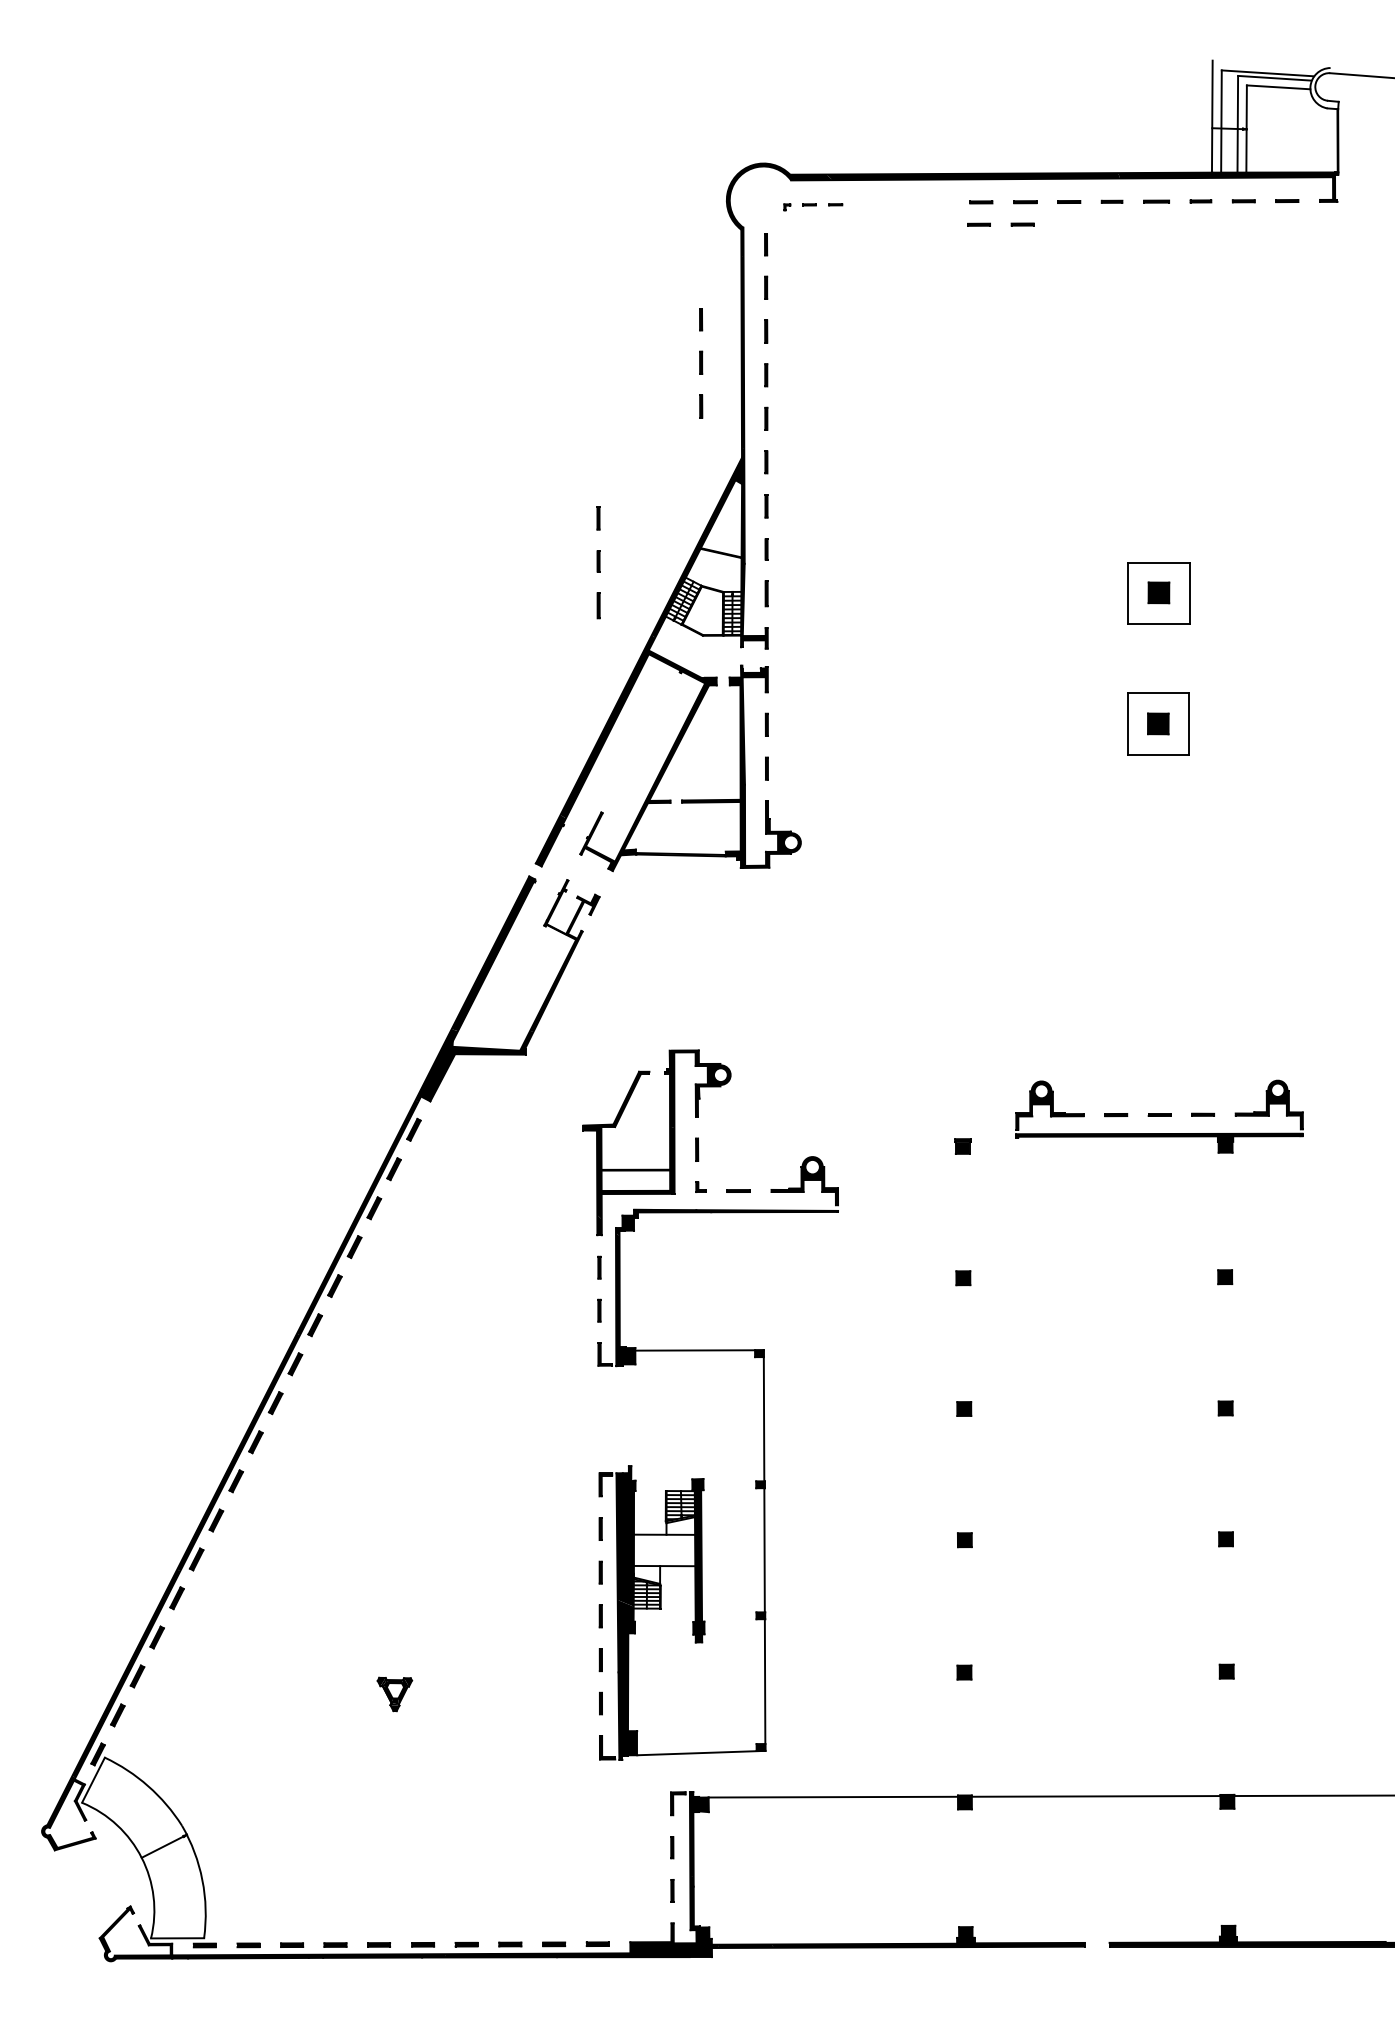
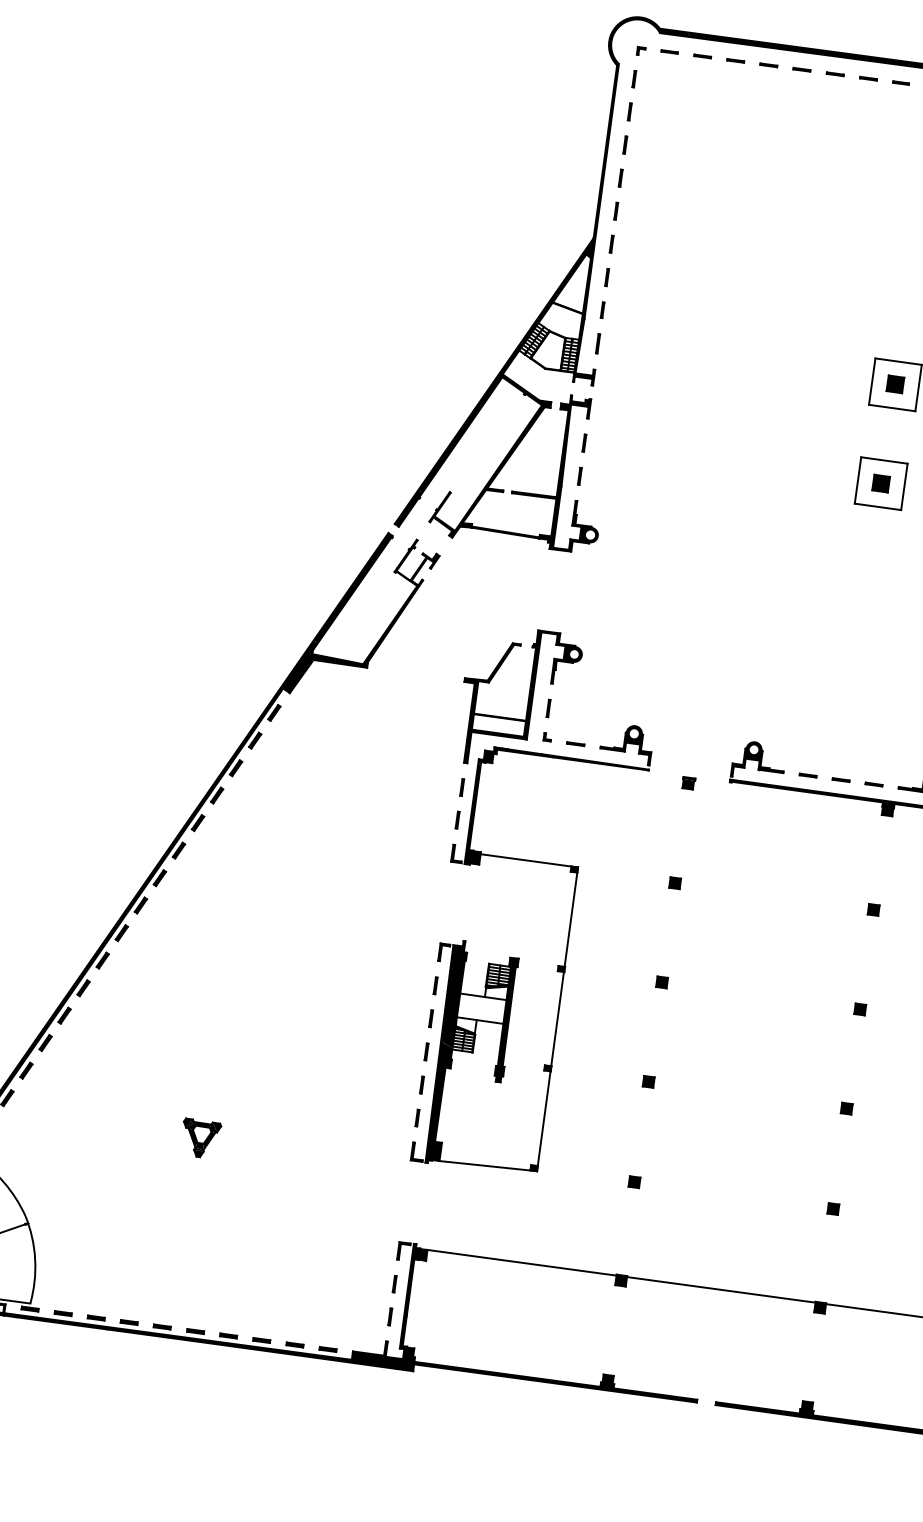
part: (813, 207) -> (674, 56), size x1.67
line: (990, 224) -> (744, 61), moved
part: (701, 363) -> (572, 162), removed
line: (598, 562) -> (473, 302), removed
part: (710, 1351) -> (537, 862), moved
part: (394, 1694) -> (200, 1138), size x1.43

